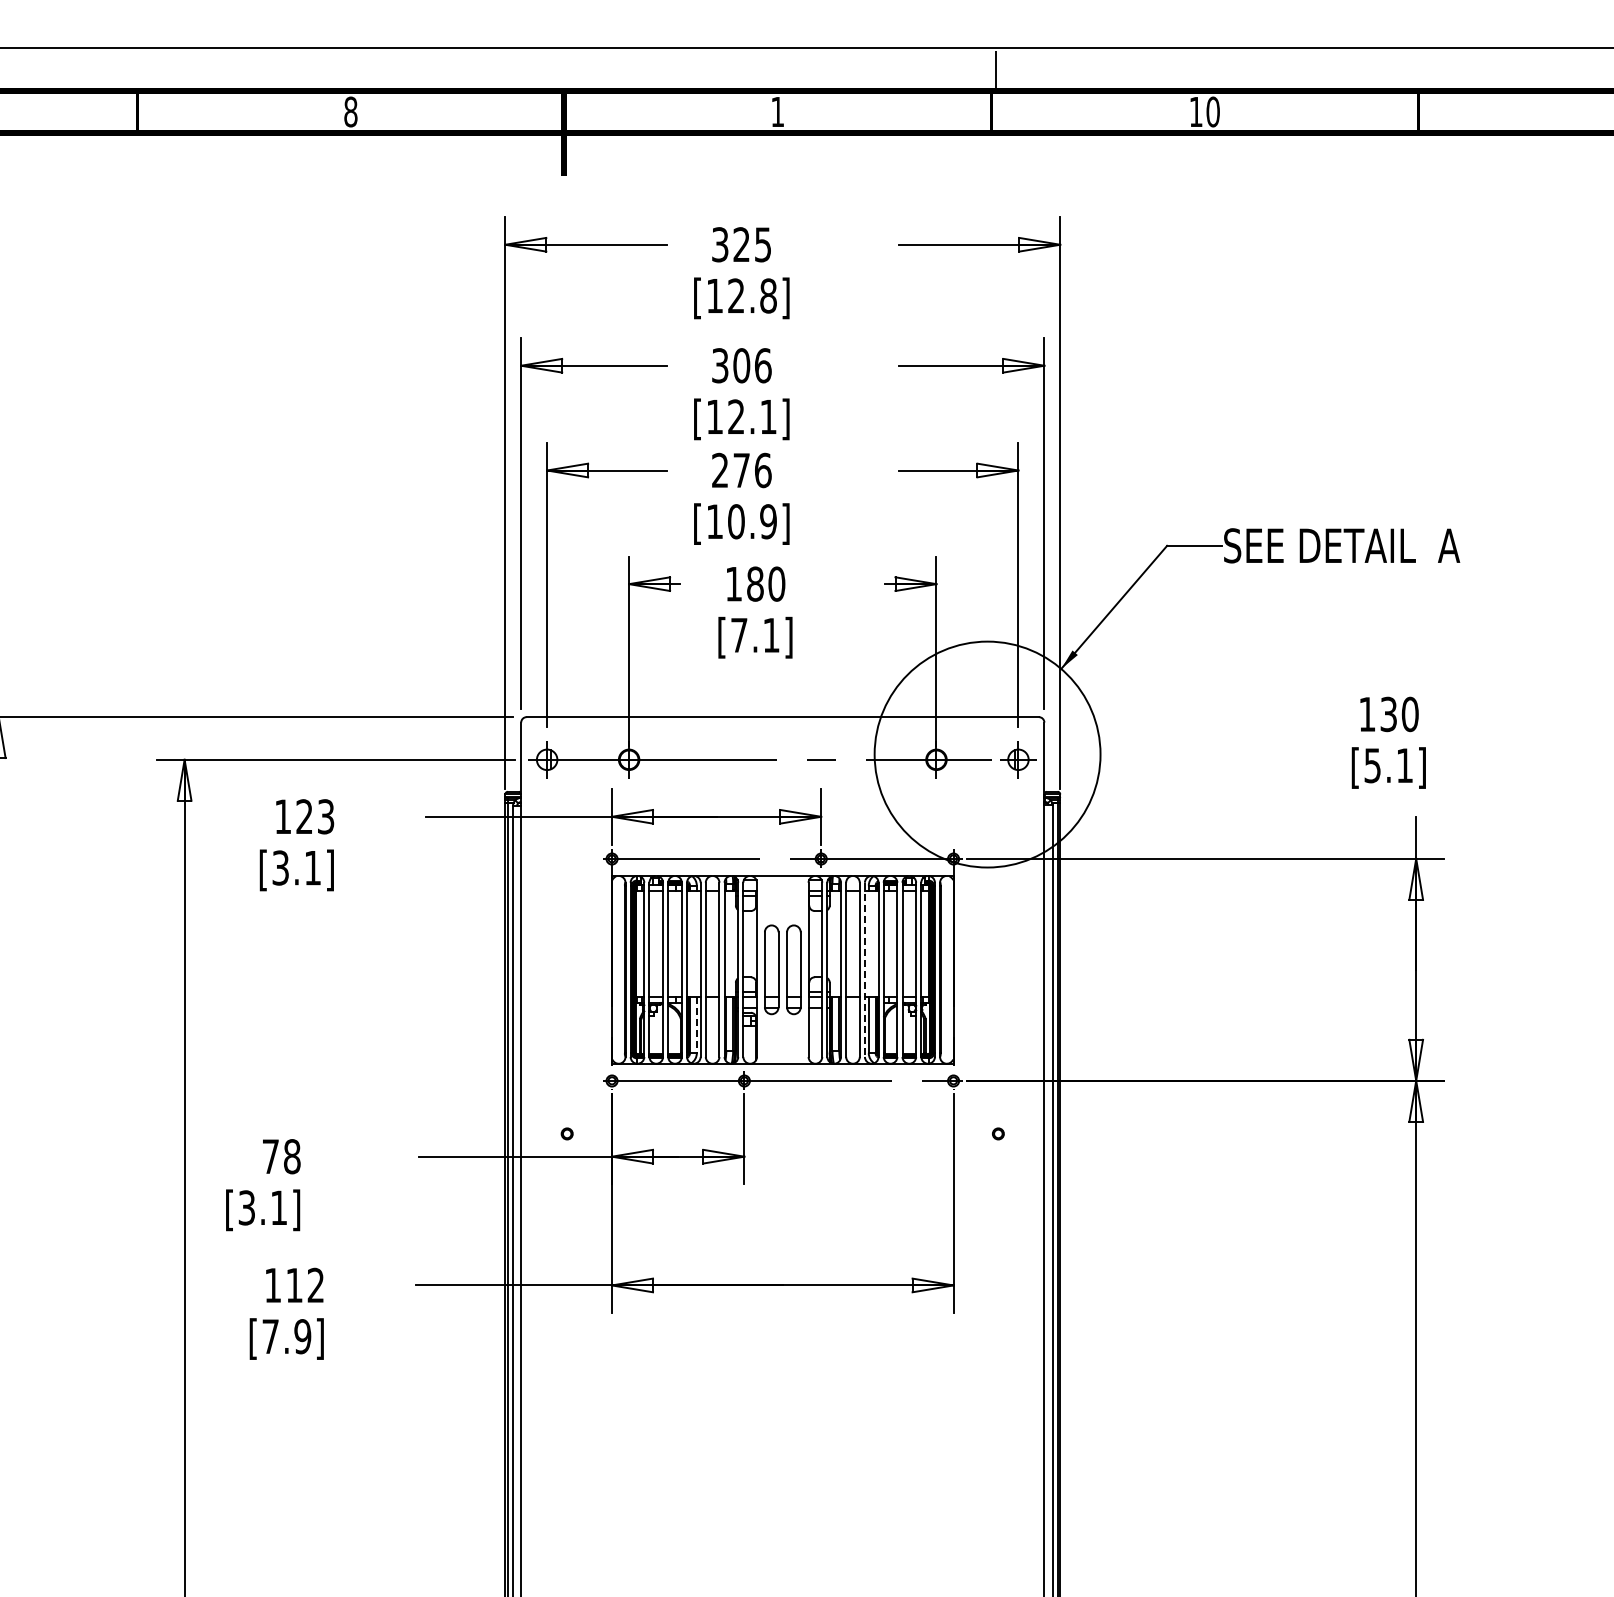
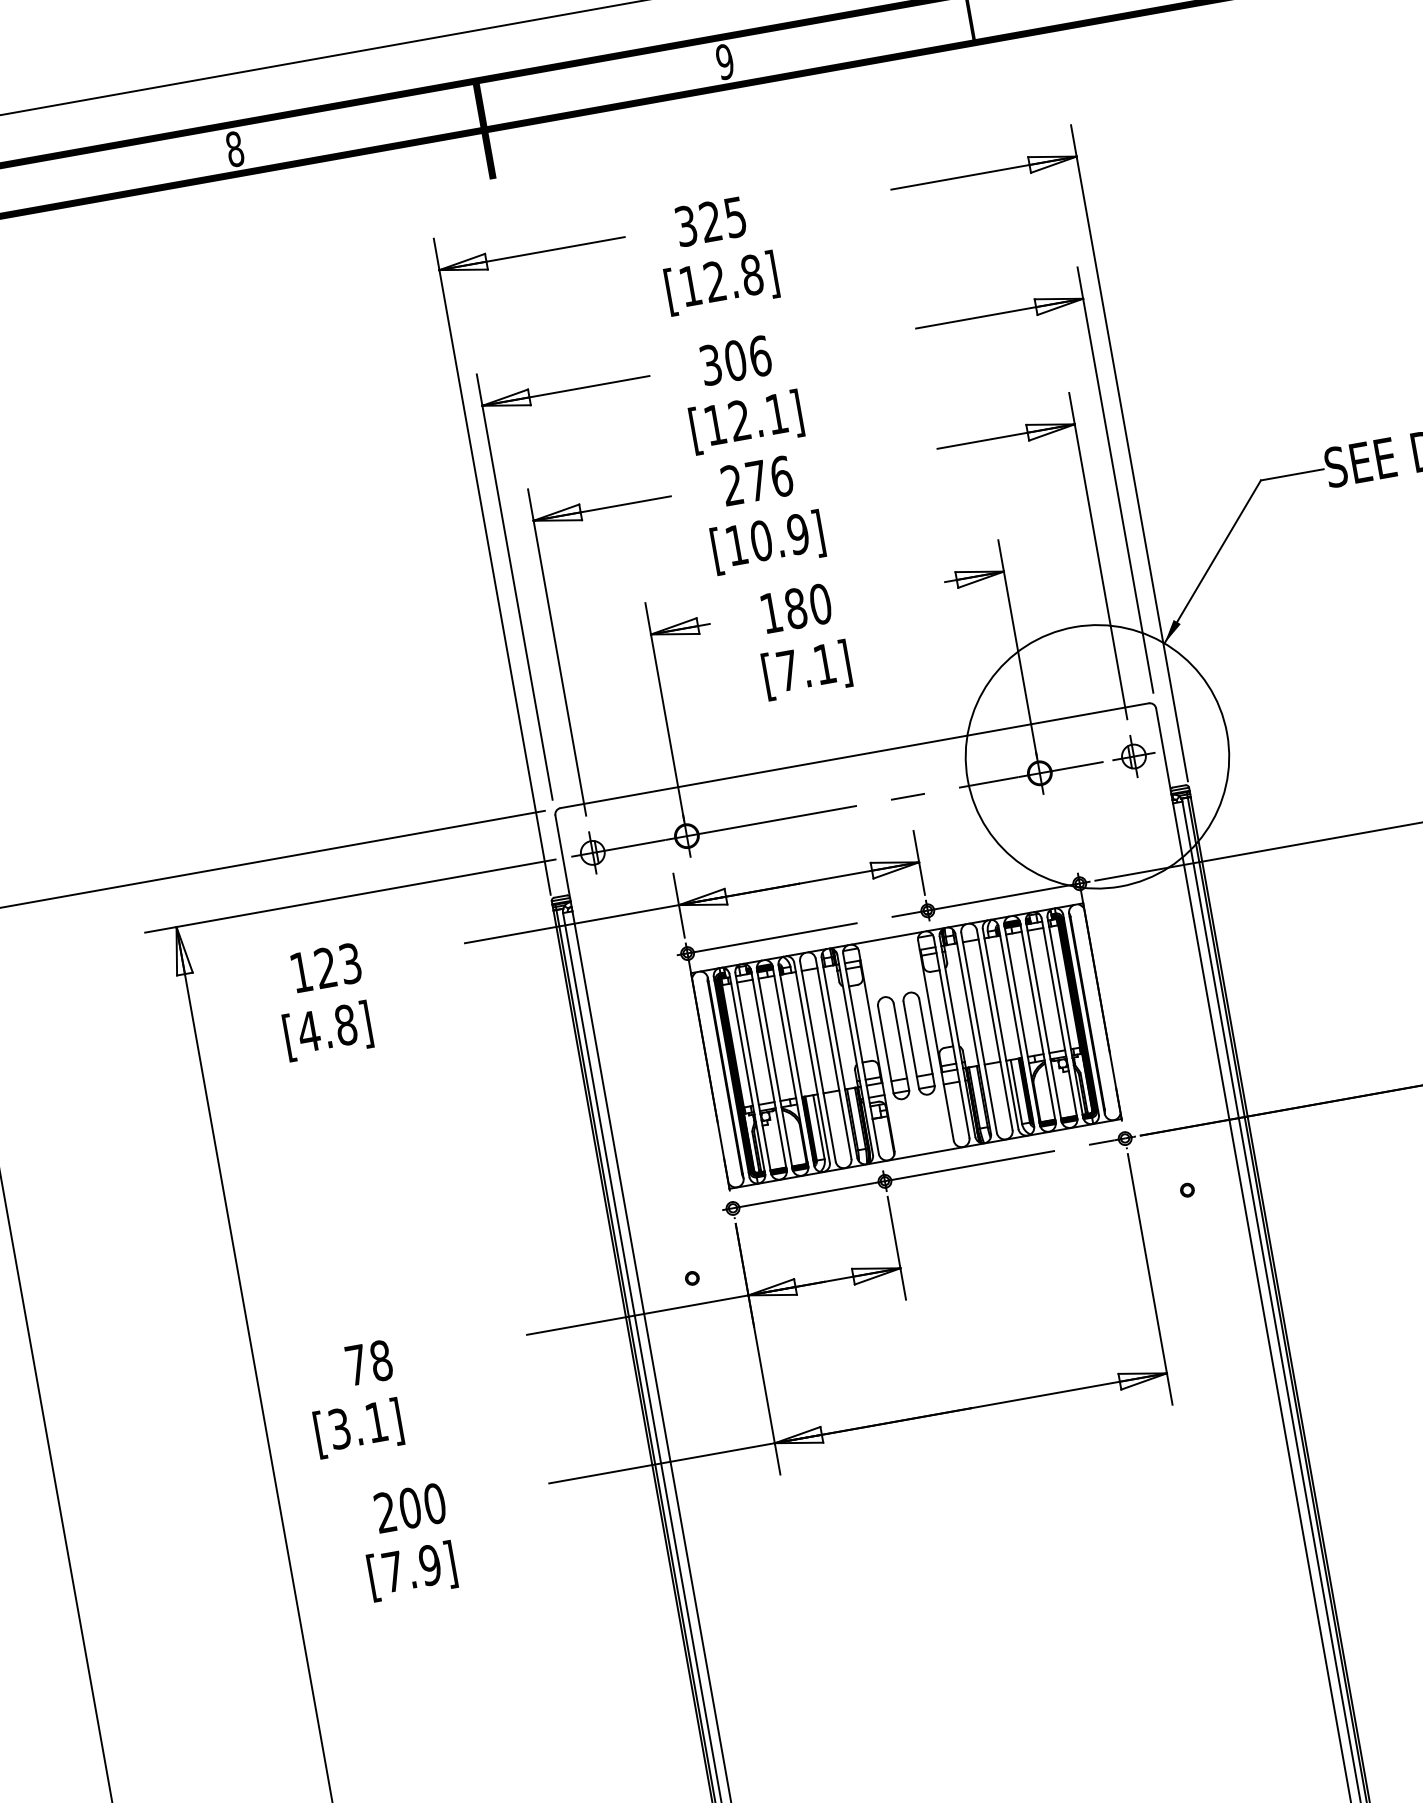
text: (777, 111) -> (724, 61), 1 -> 9
text: (296, 867) -> (327, 1027), [3.1] -> [4.8]
line: (864, 970) -> (1000, 1029), dashed -> solid
line: (696, 1025) -> (818, 1127), dashed -> solid
text: (294, 1285) -> (410, 1508), 112 -> 200

